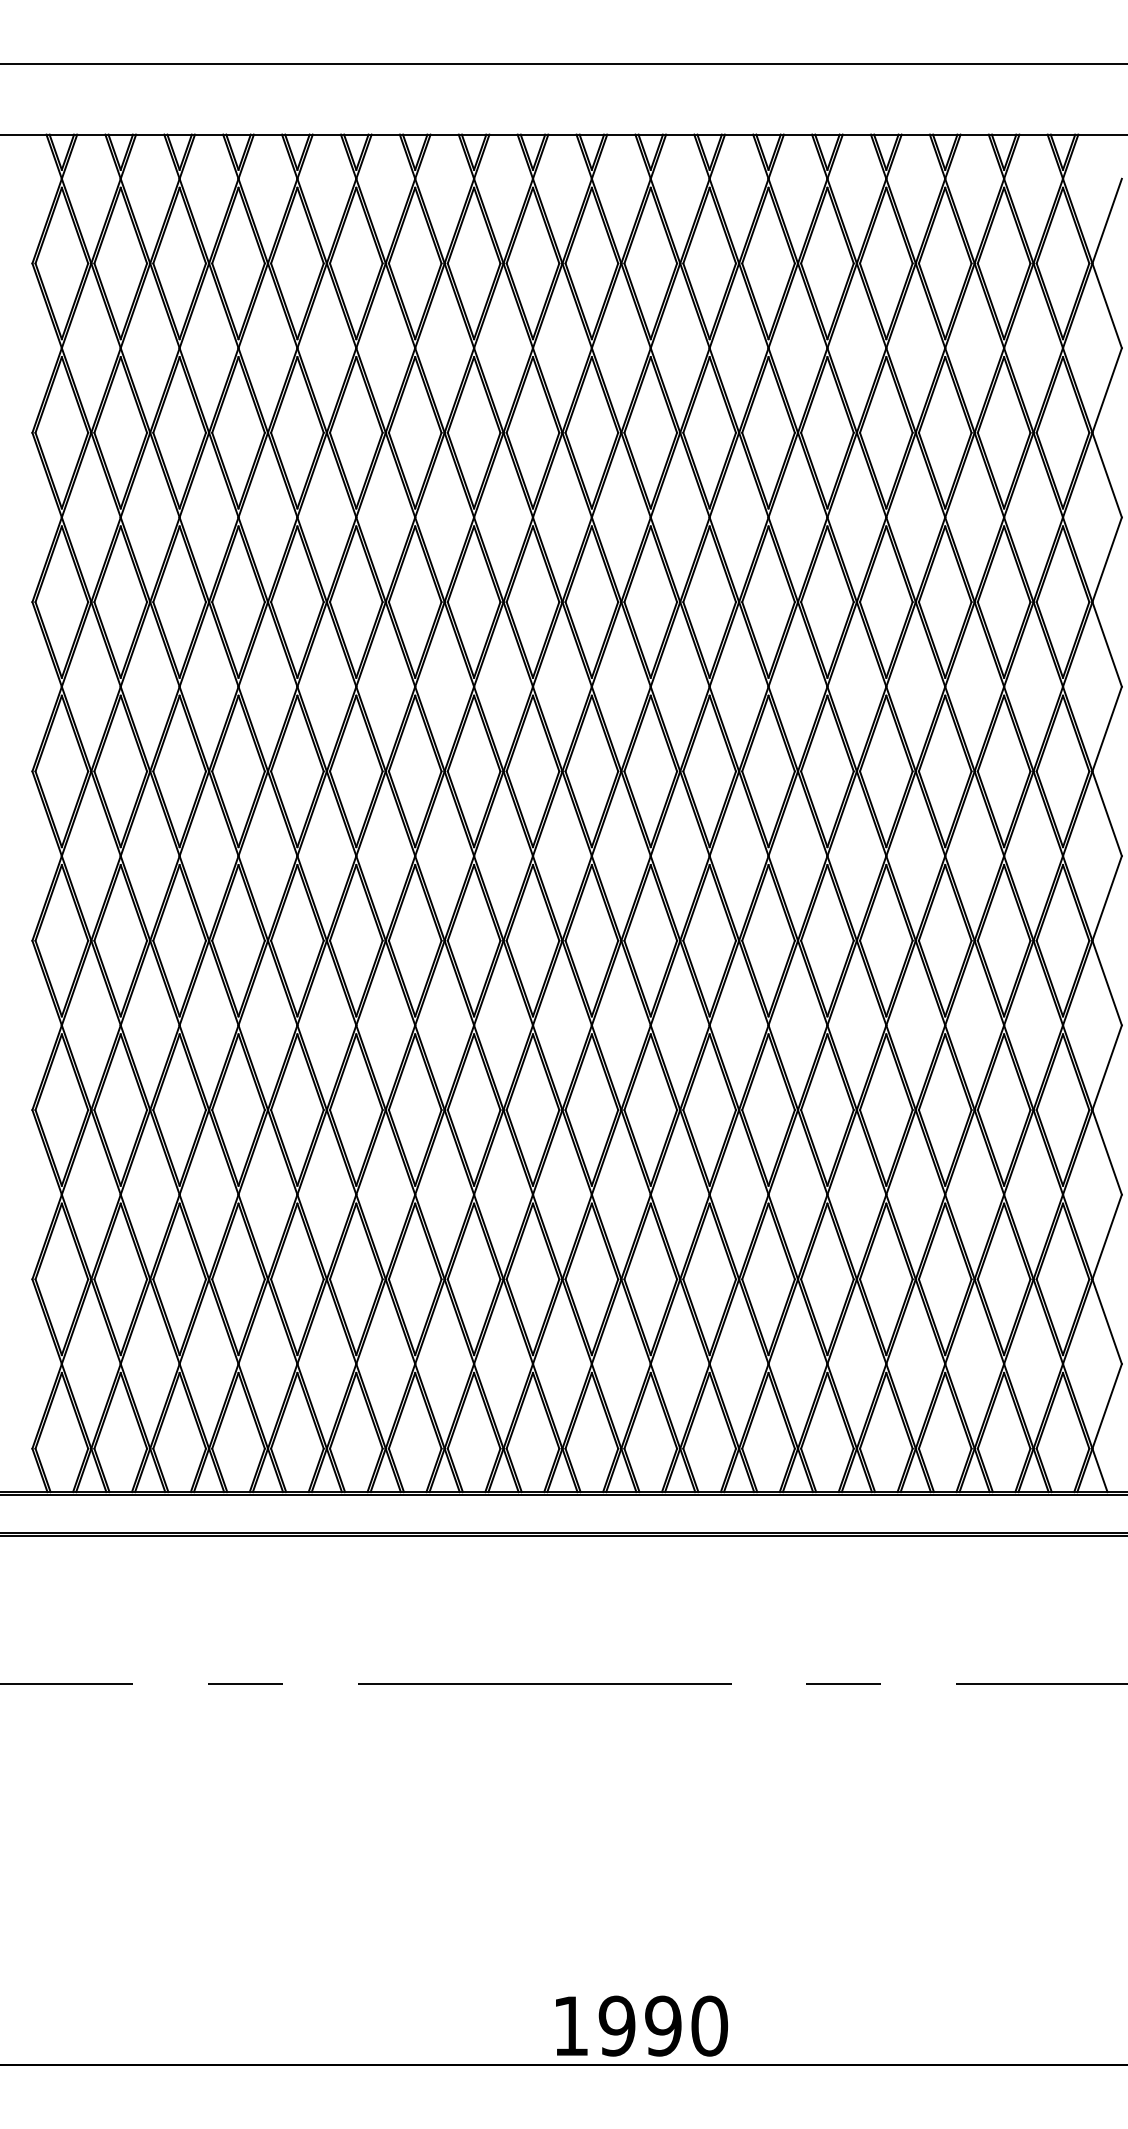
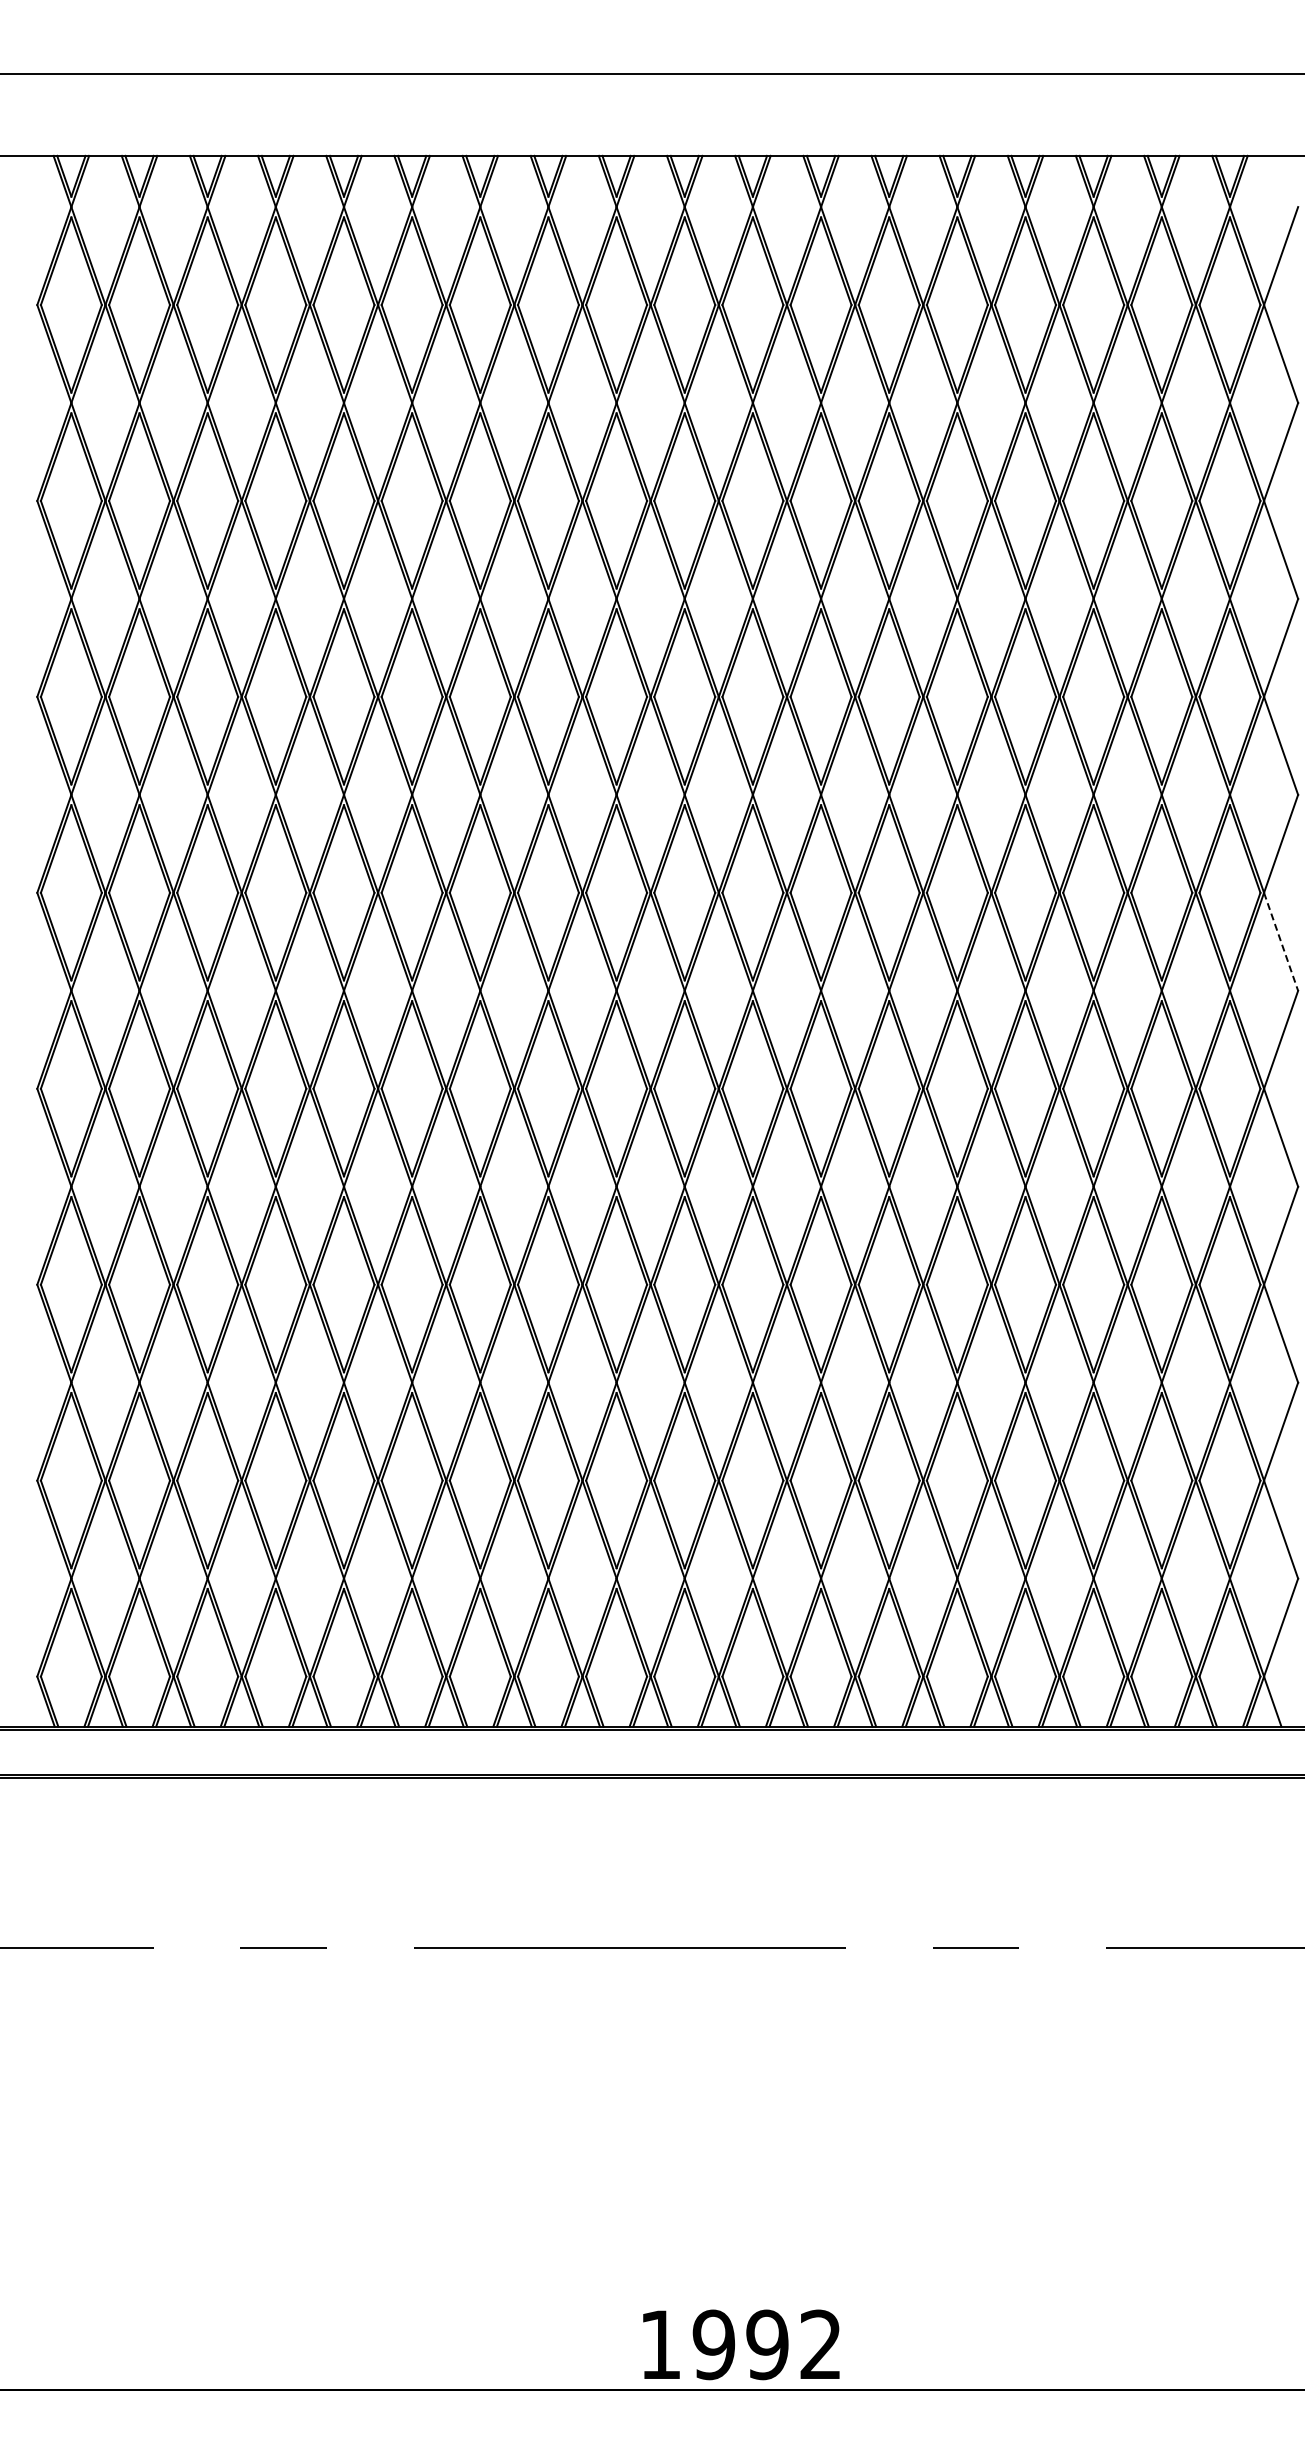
line: (1107, 813) -> (1281, 941), solid -> dashed
text: (710, 2025) -> (821, 2344), 1990 -> 1992

